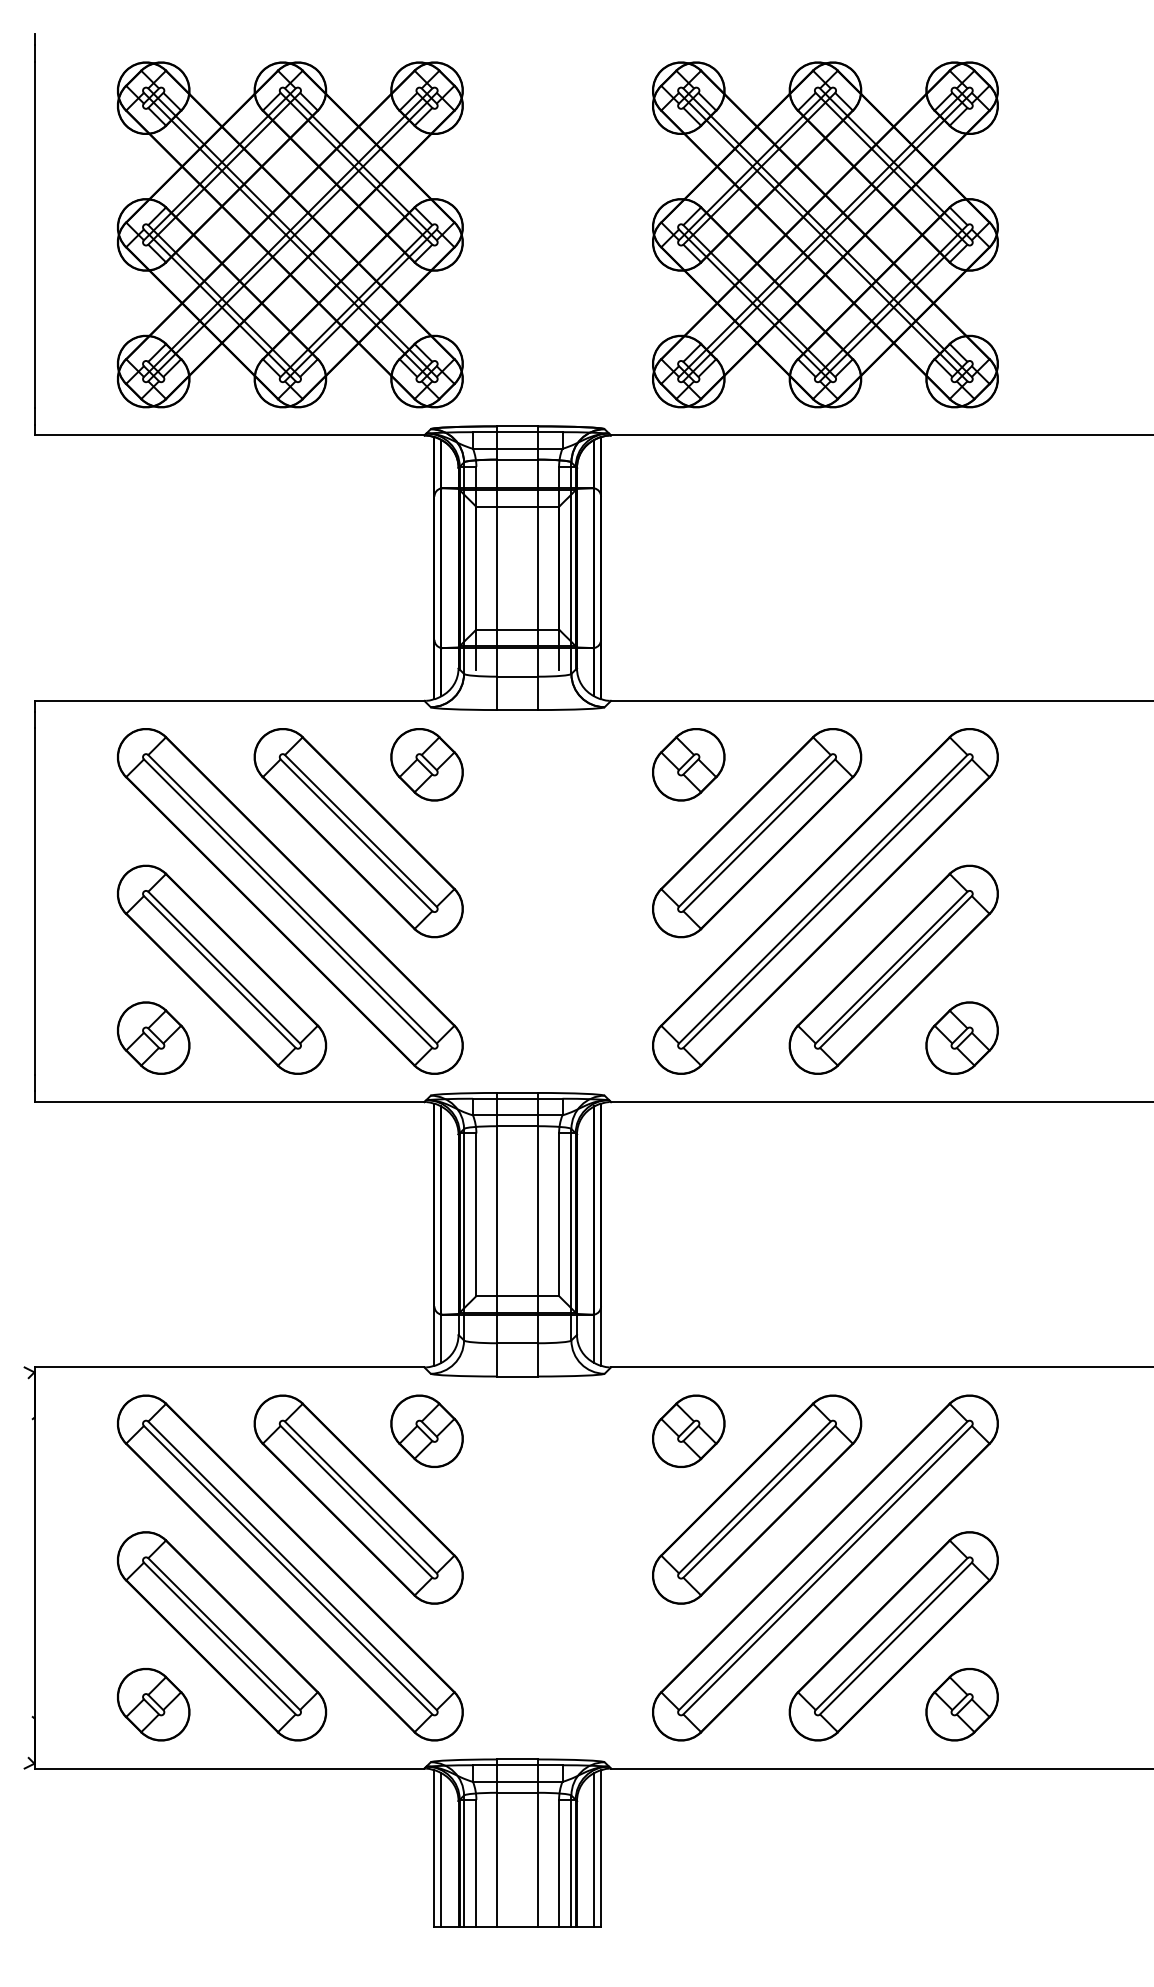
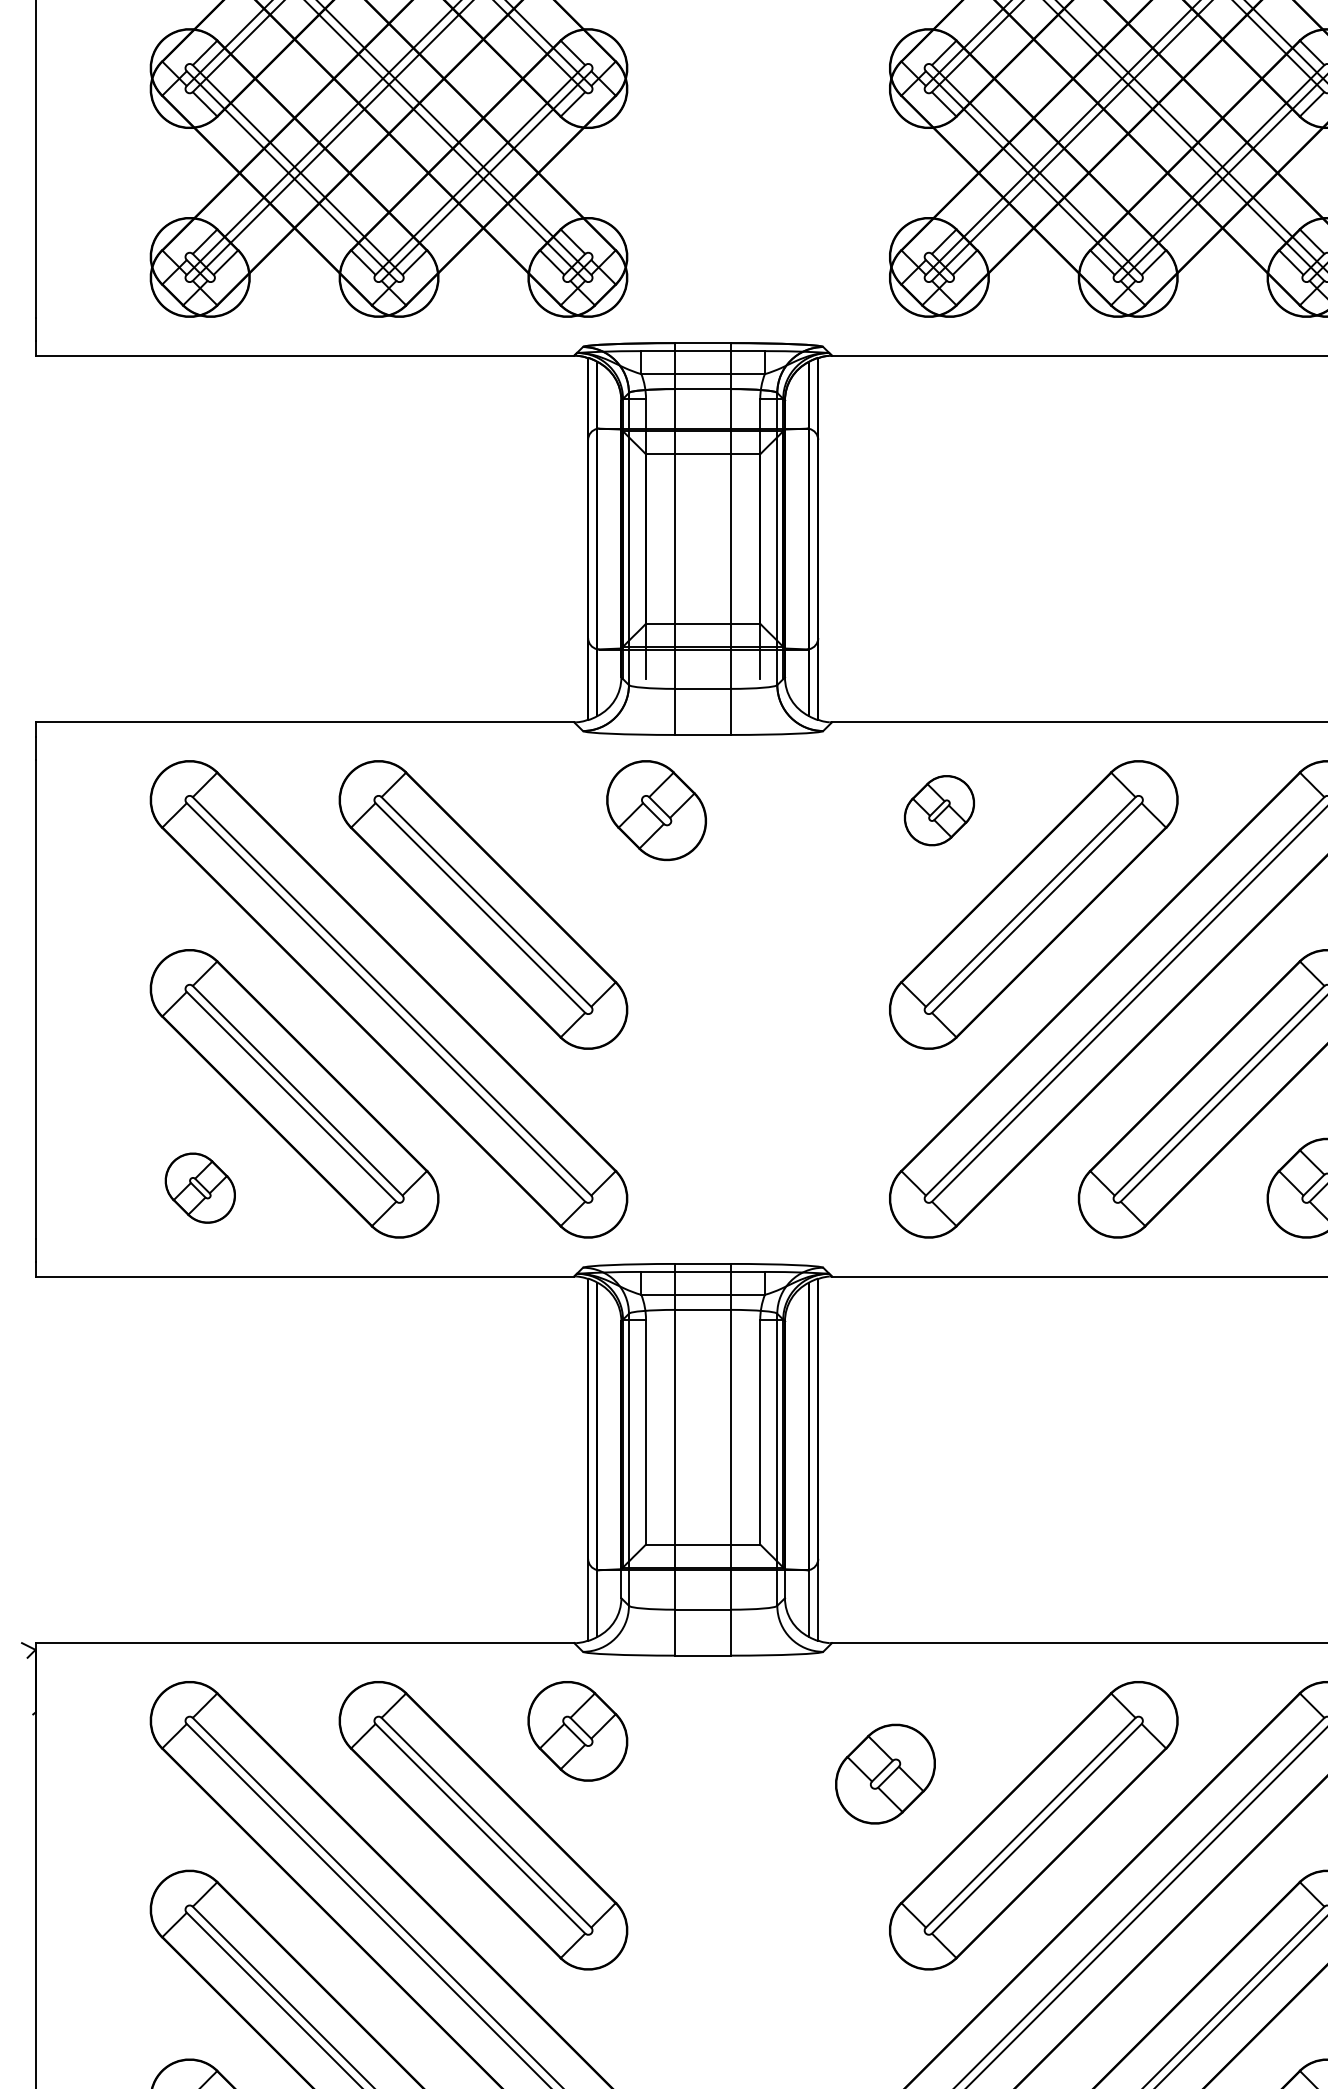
part: (426, 764) -> (655, 810), moved
part: (688, 764) -> (939, 810), size x0.7
part: (153, 1037) -> (199, 1187), size x0.7
part: (688, 1430) -> (885, 1773), moved

